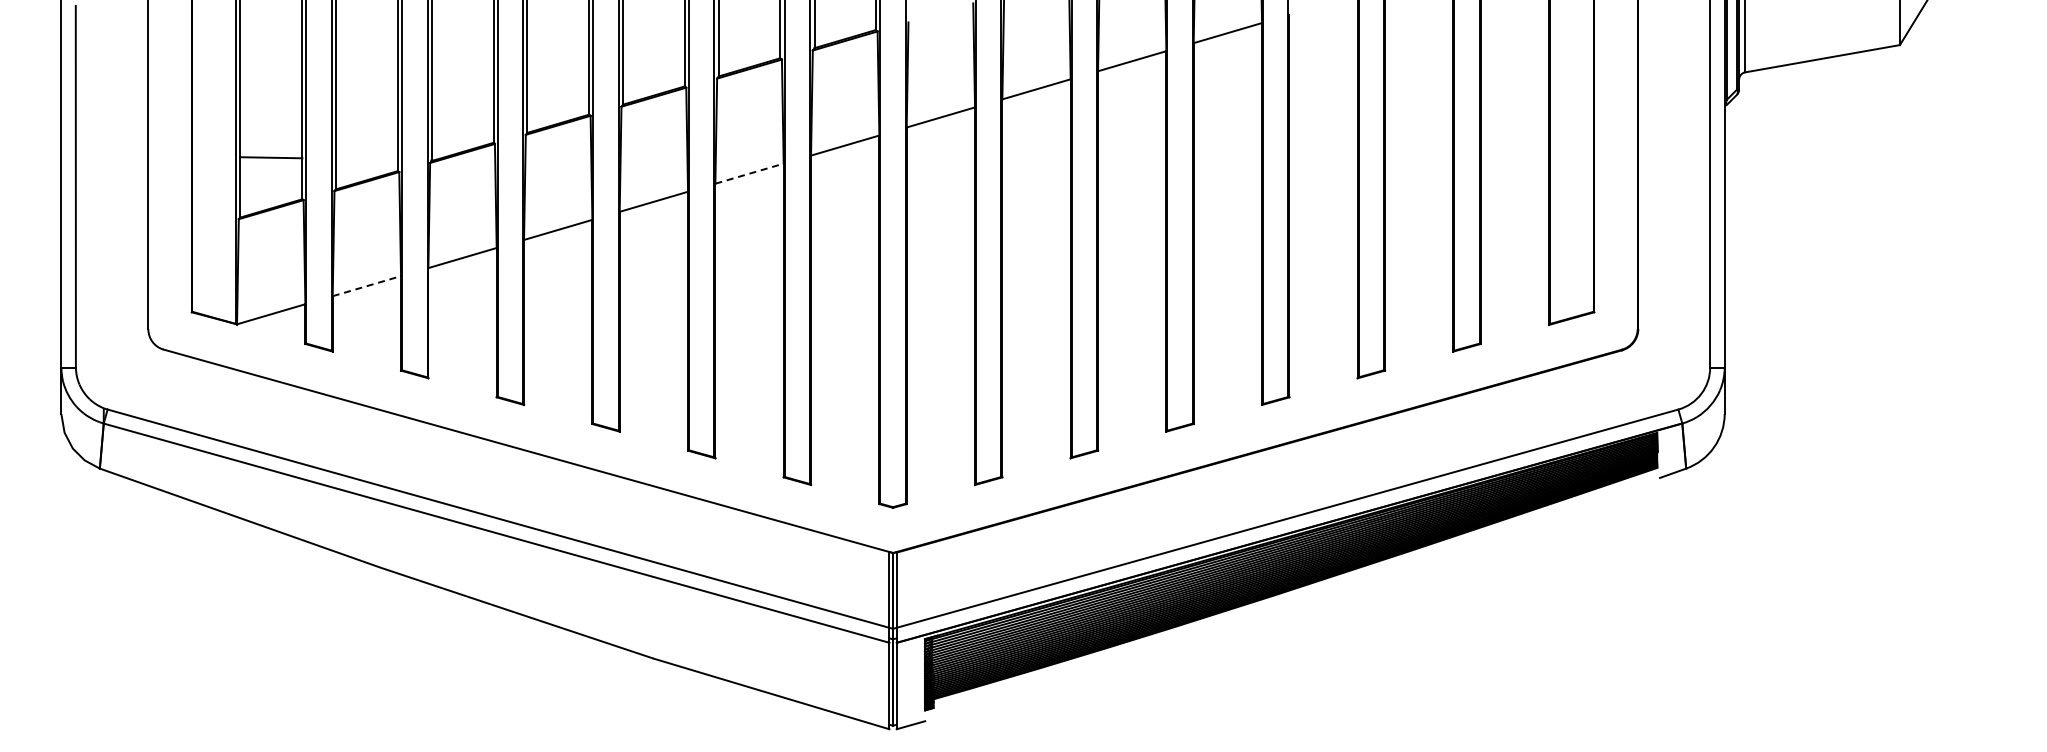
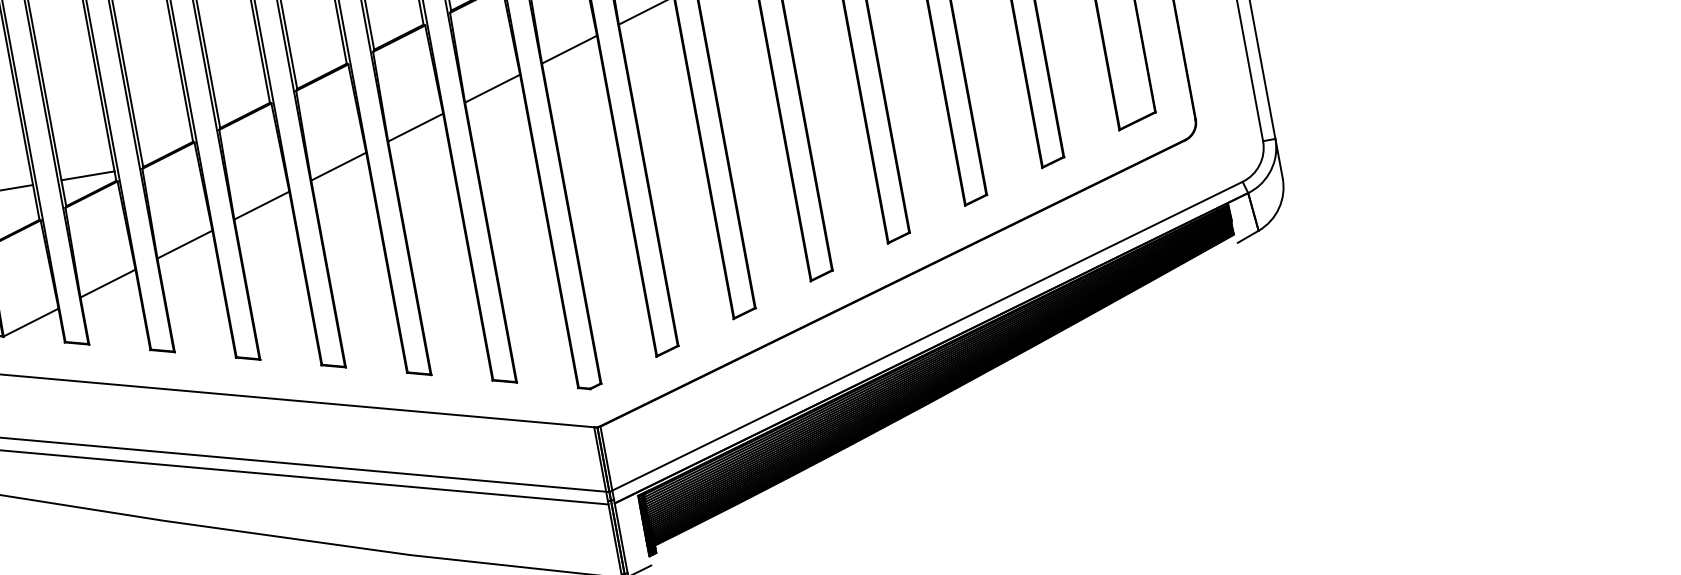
line: (366, 158) -> (87, 175), added
line: (749, 173) -> (415, 127), dashed -> solid
line: (366, 286) -> (107, 283), dashed -> solid

